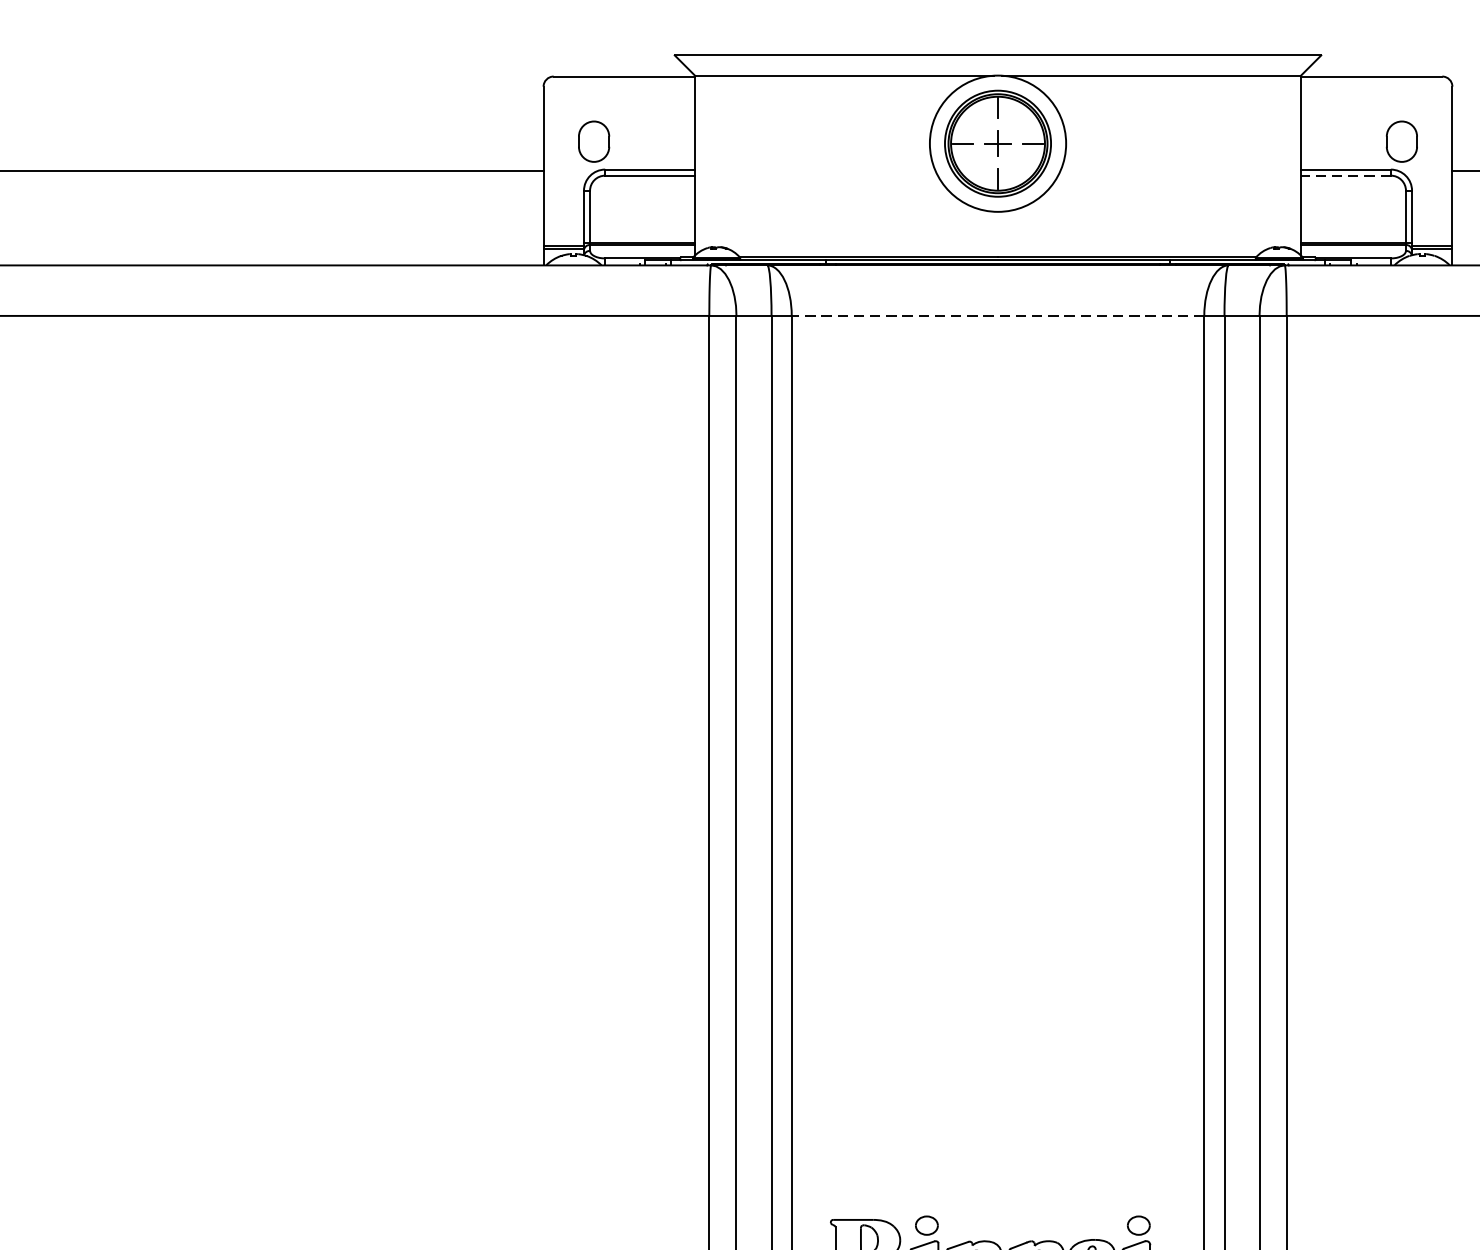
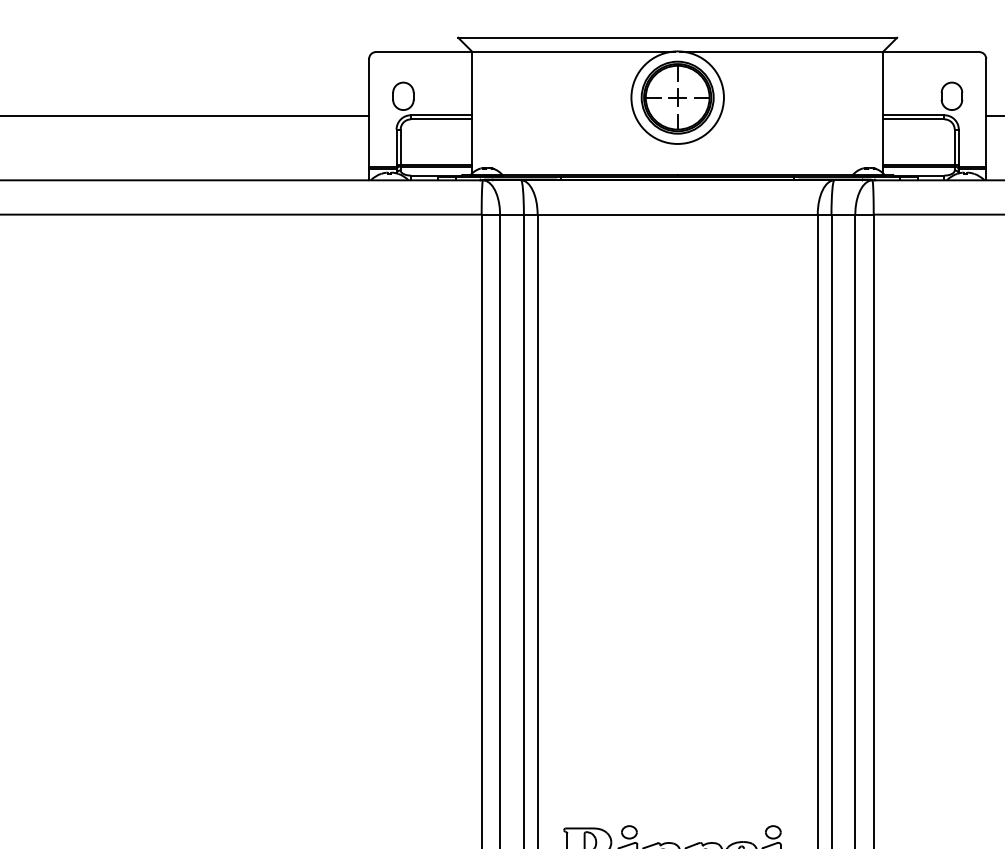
line: (1345, 175) -> (913, 119), dashed -> solid
line: (997, 315) -> (677, 214), dashed -> solid

